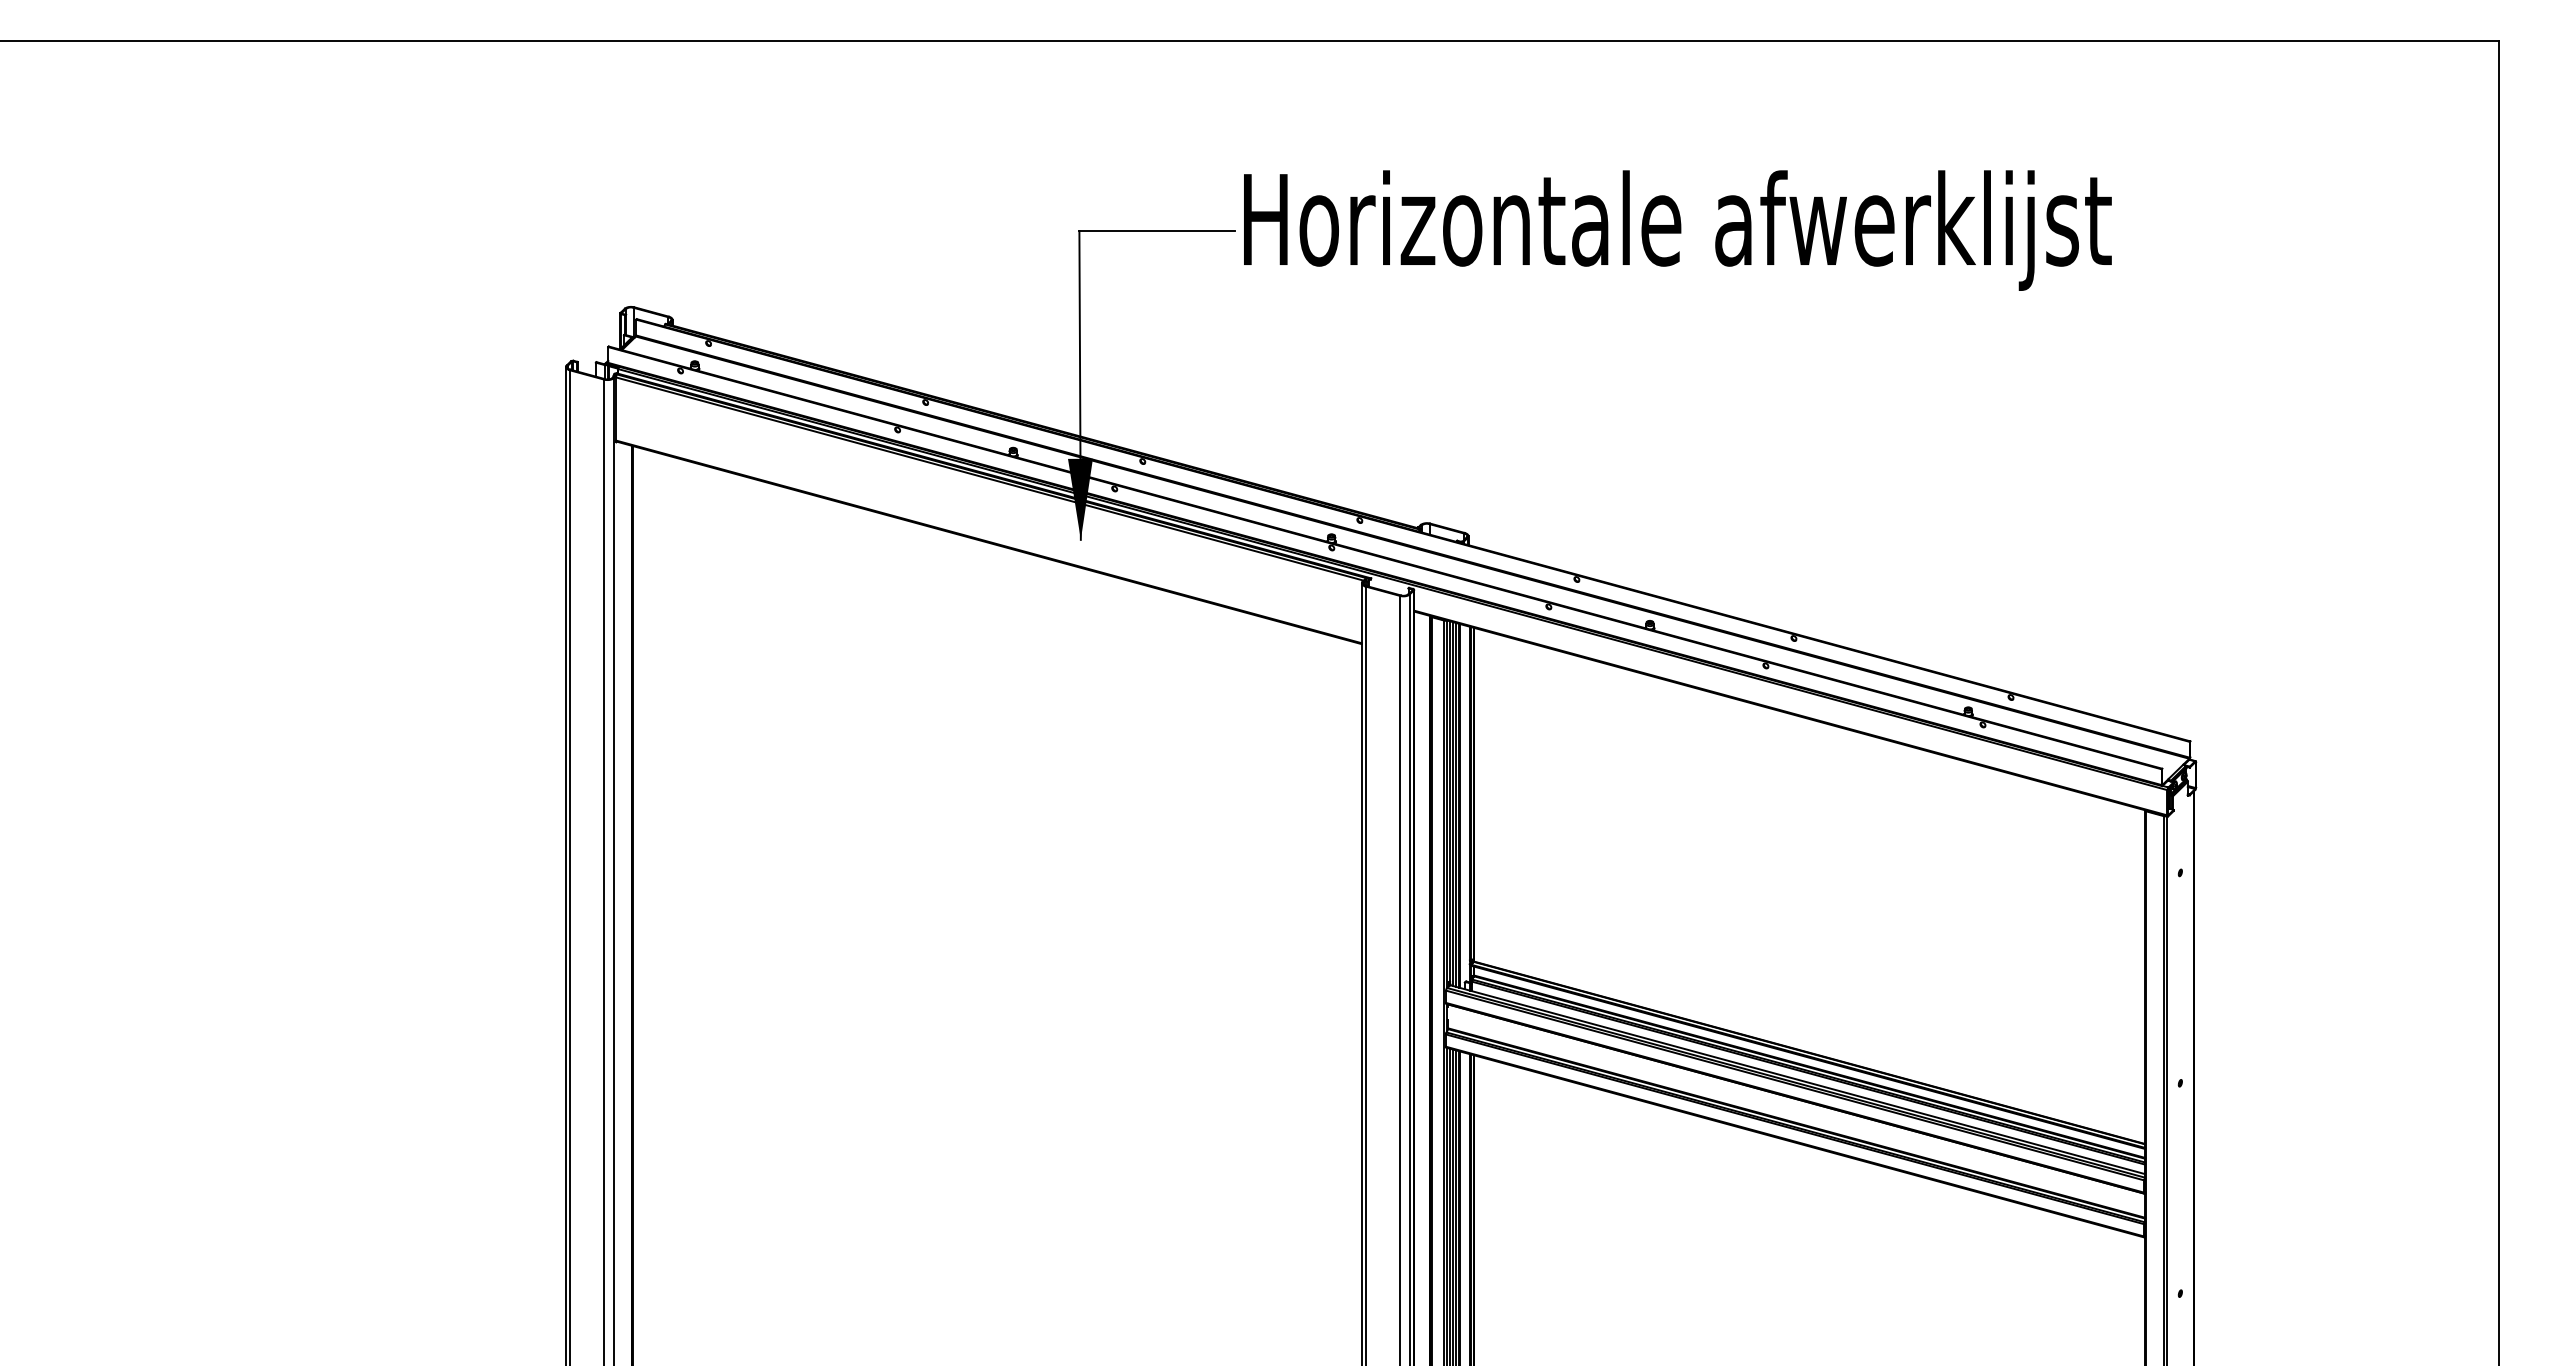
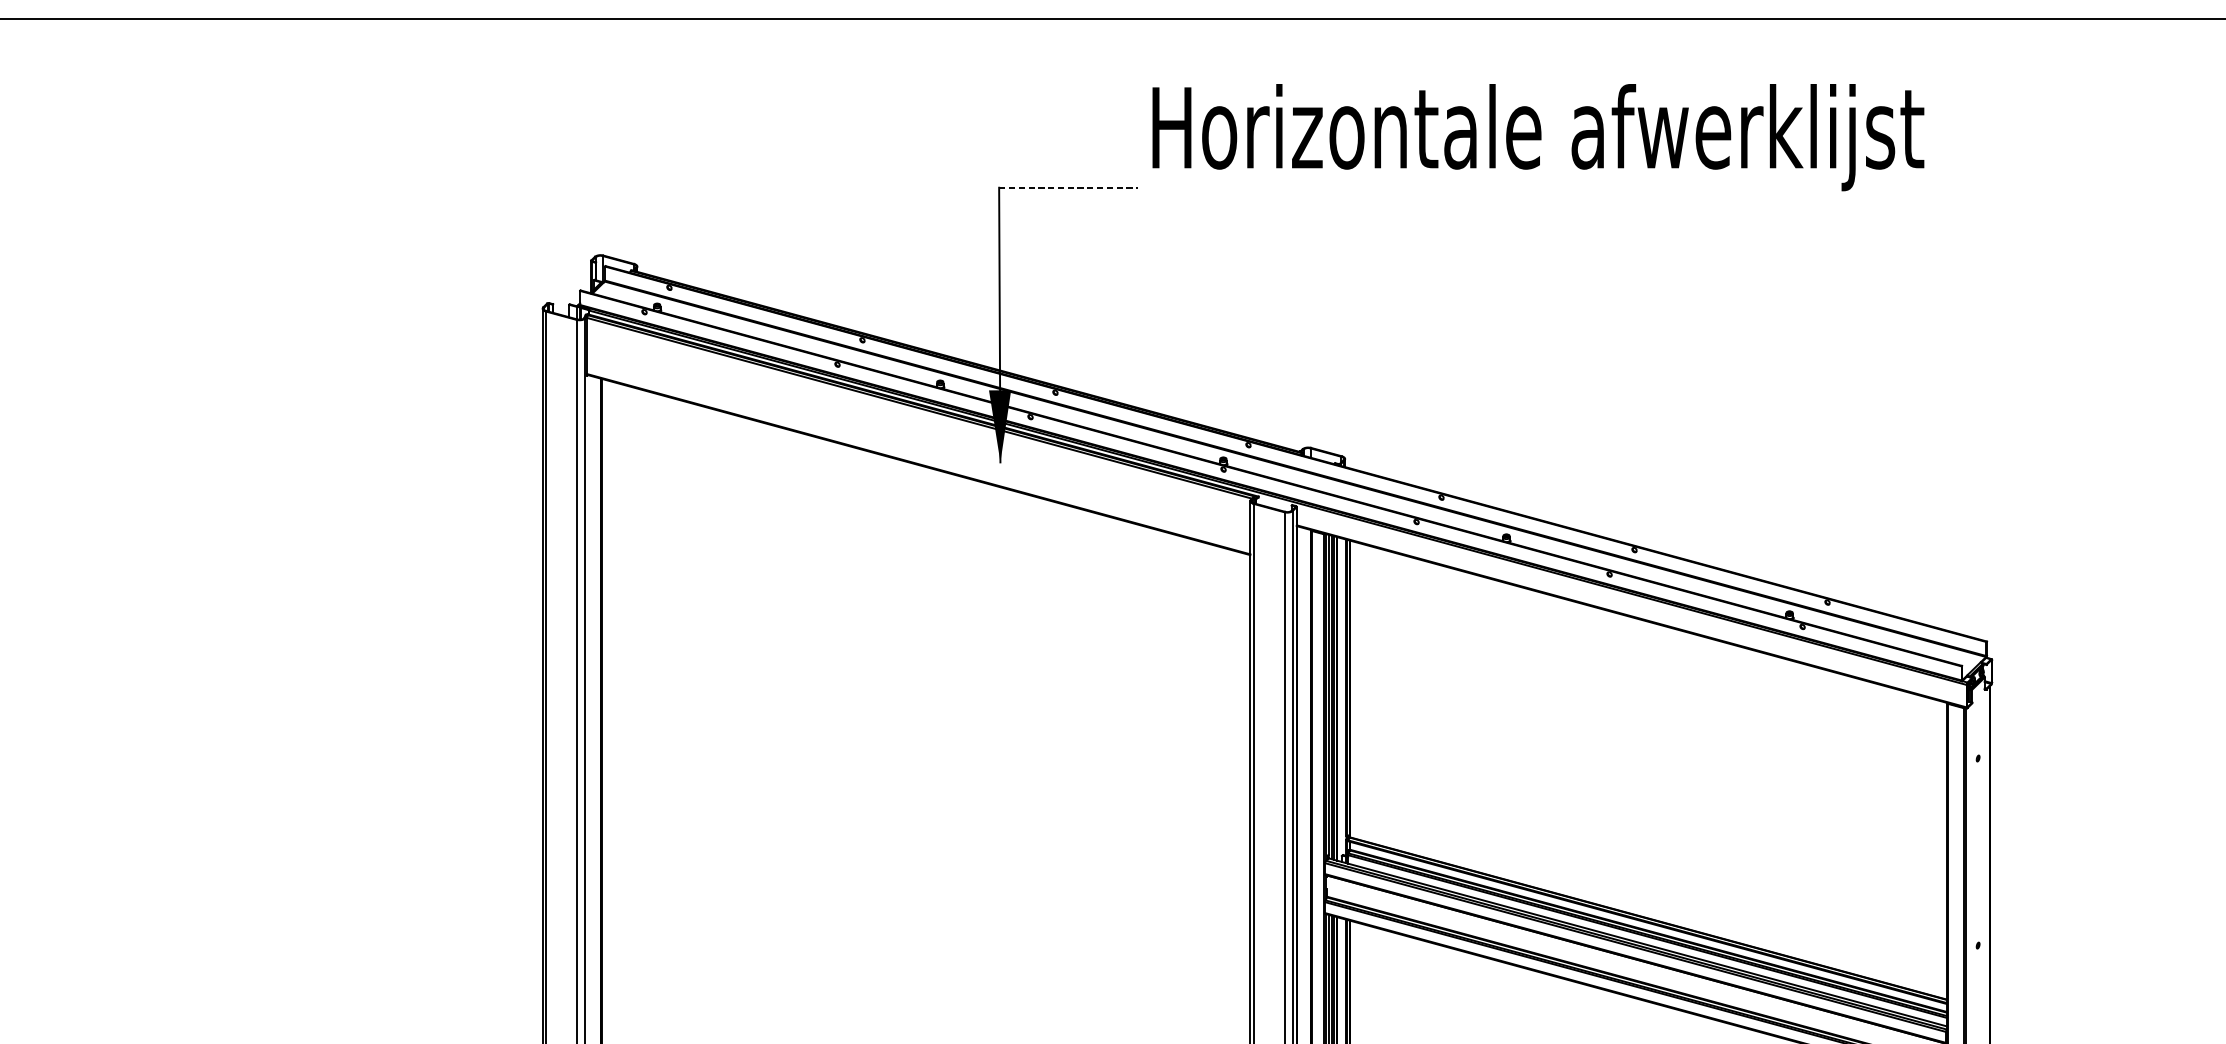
text: (1677, 230) -> (1538, 137), moved
line: (1157, 231) -> (1068, 188), solid -> dashed

